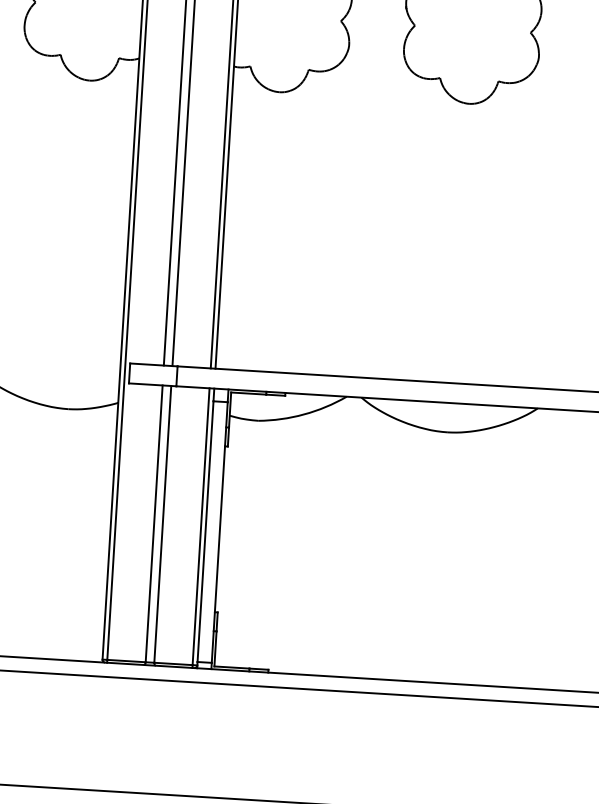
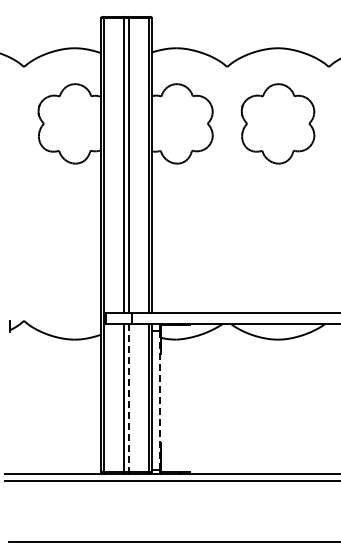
line: (161, 525) -> (128, 398), solid -> dashed
line: (219, 532) -> (159, 400), solid -> dashed

